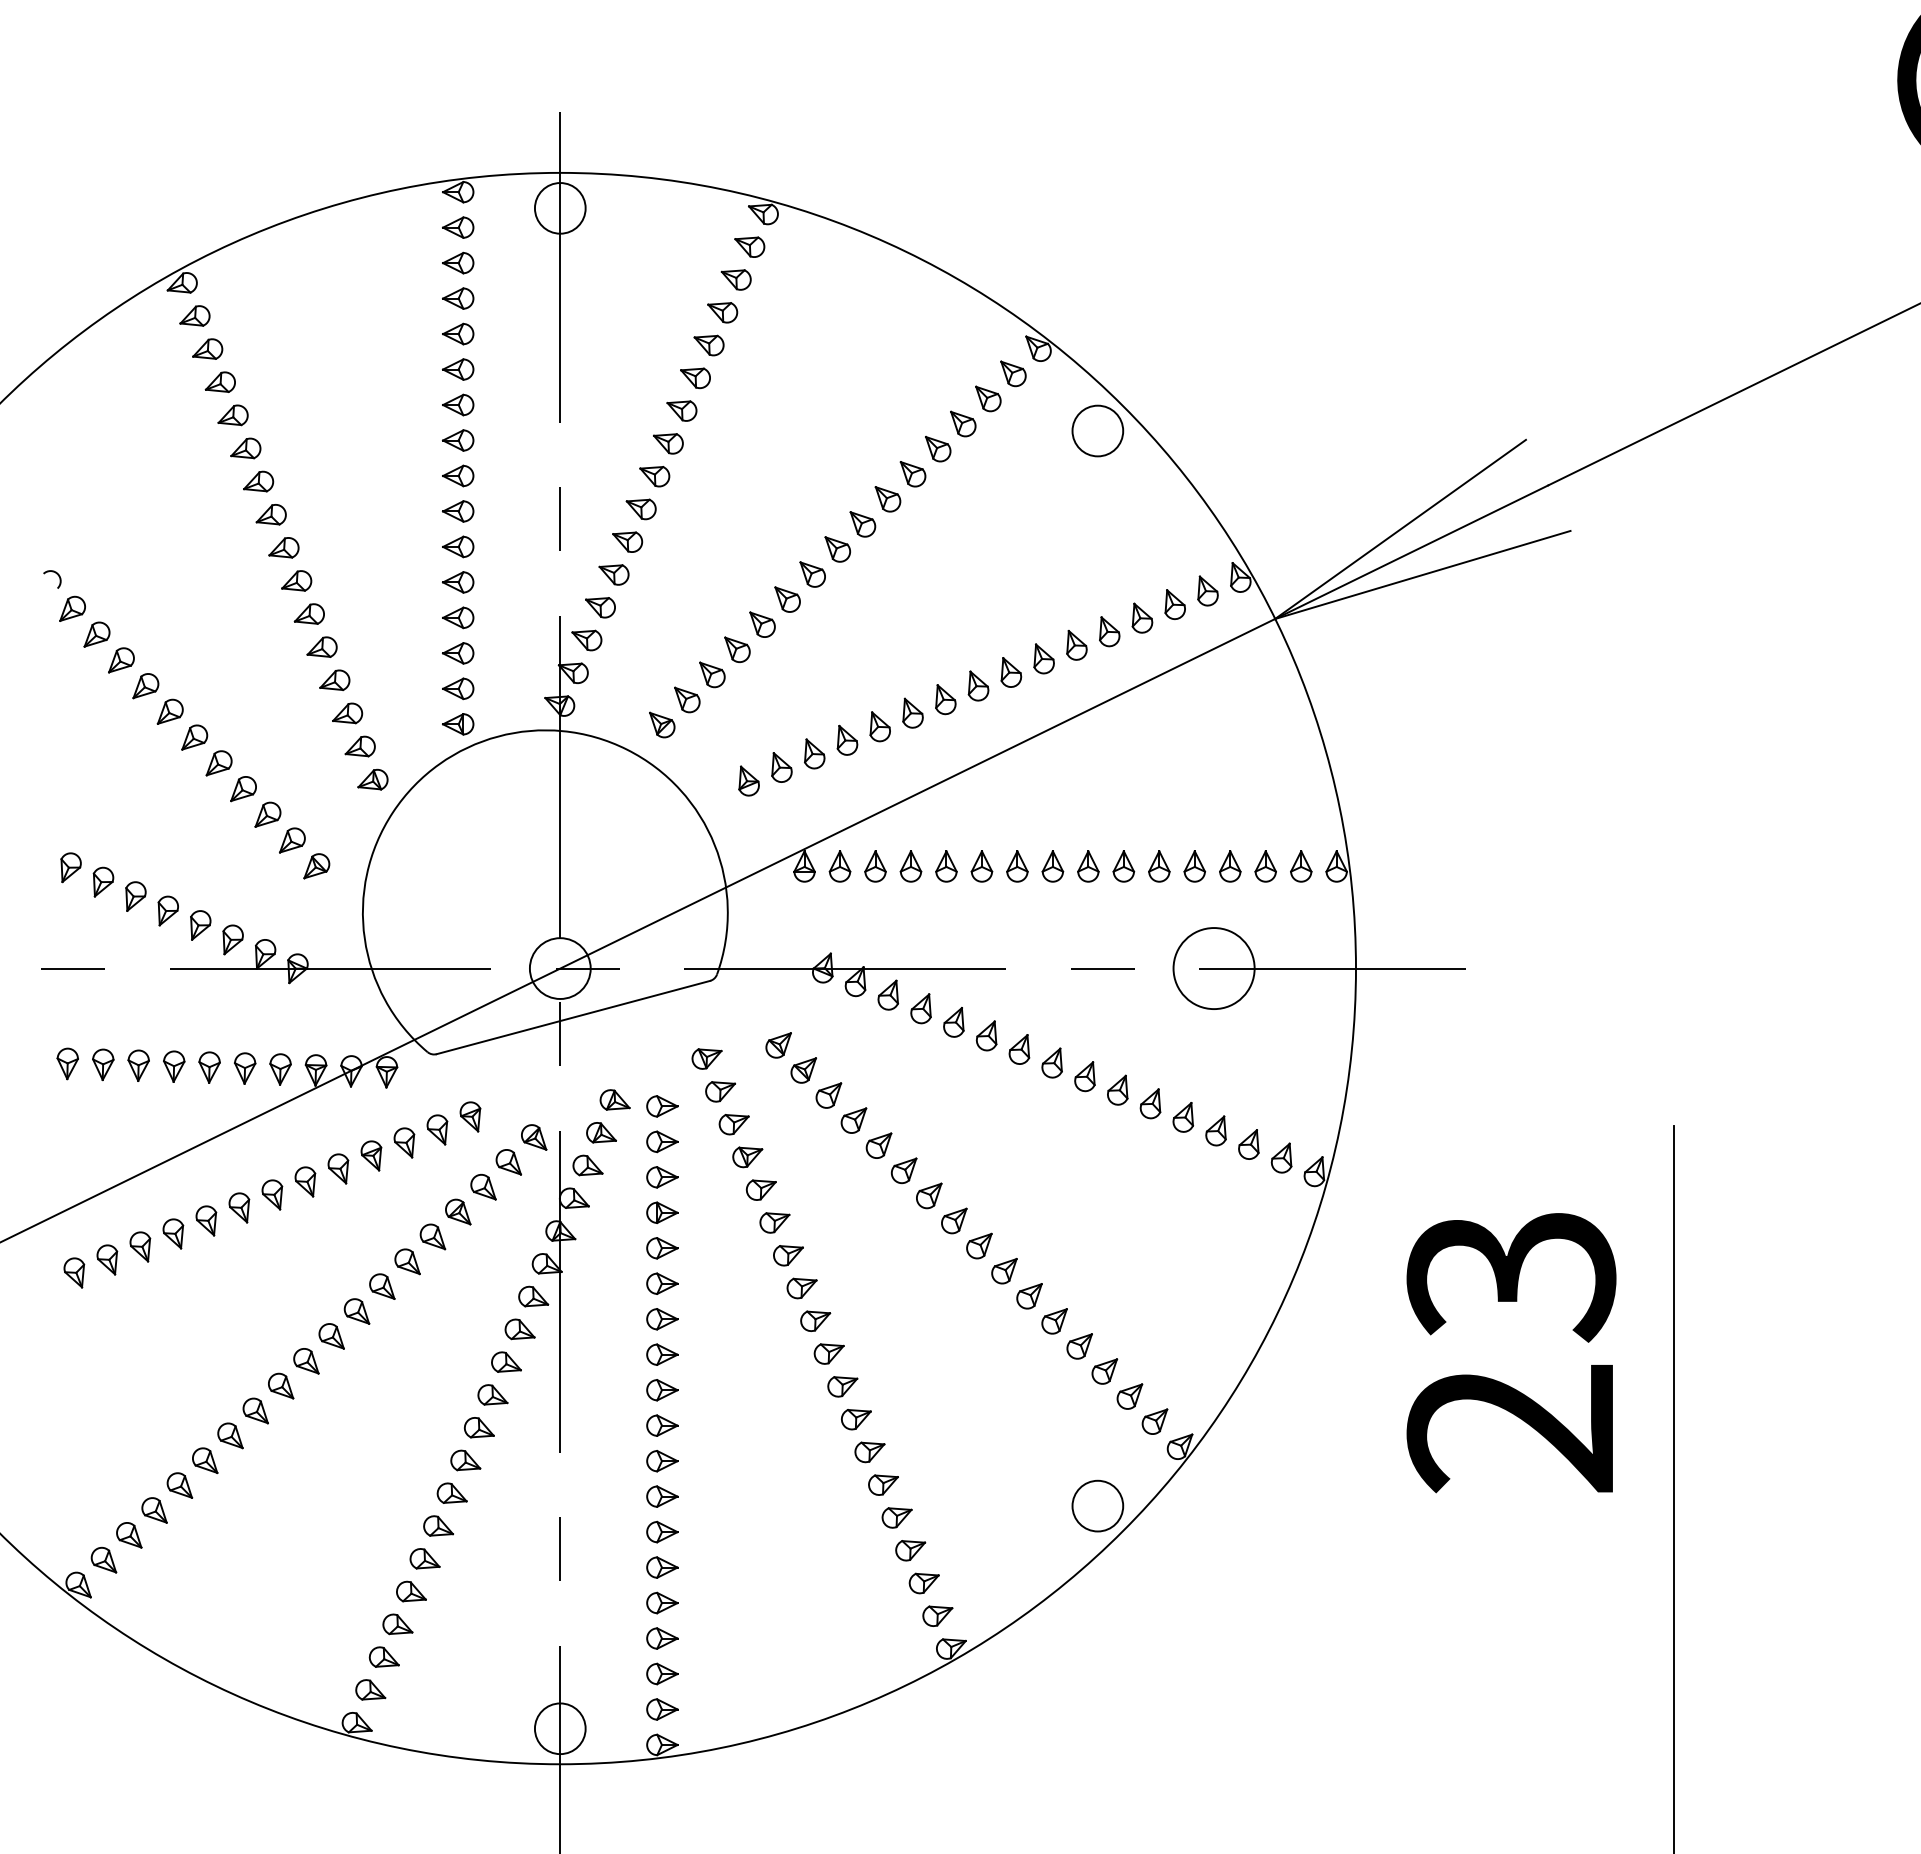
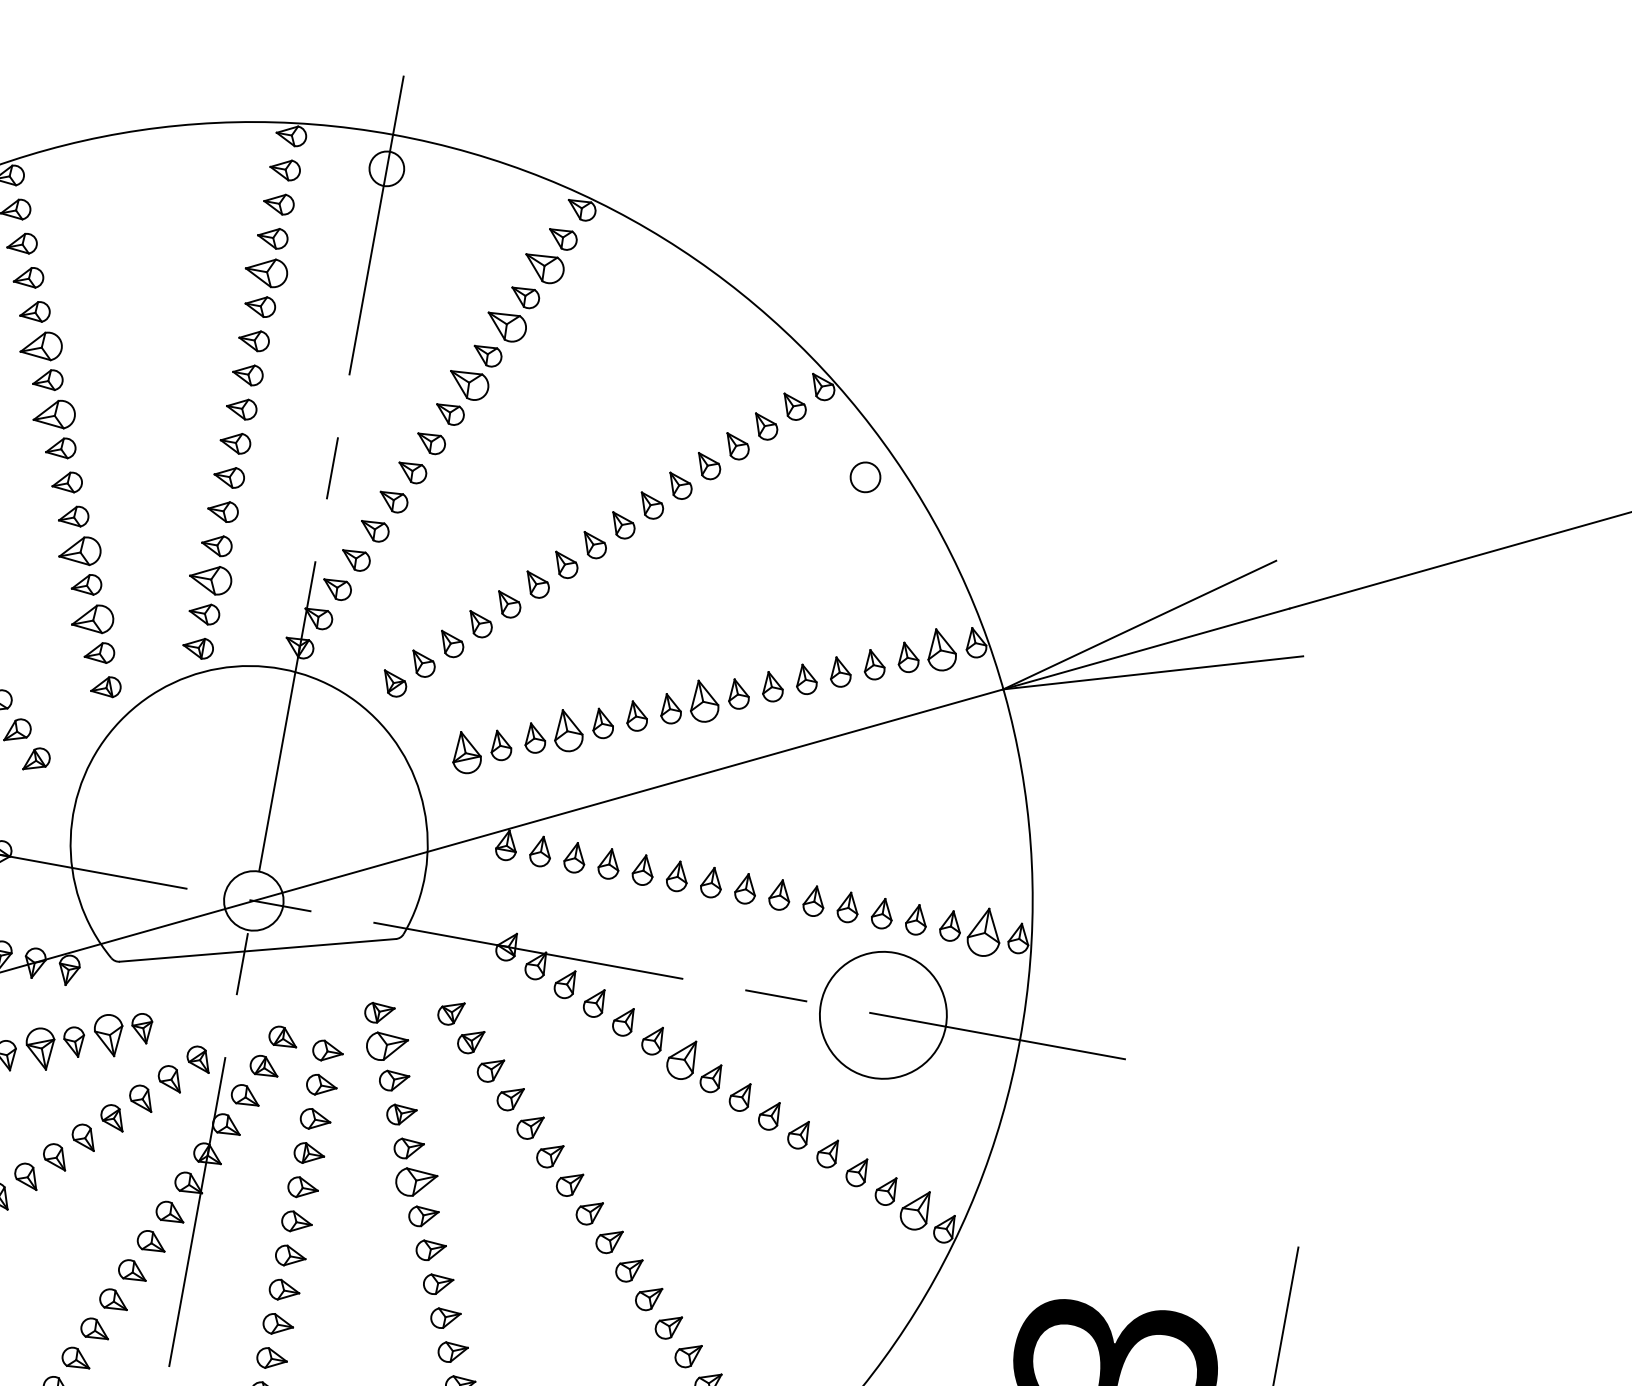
circle: (559, 208) -> (386, 168), size x0.7
part: (735, 279) -> (543, 268), size x1.4
part: (458, 333) -> (266, 271), size x1.4
part: (708, 345) -> (505, 326), size x1.4
part: (681, 410) -> (468, 384), size x1.4
circle: (1097, 430) -> (865, 476), size x0.6
part: (245, 448) -> (41, 345), size x1.4
part: (270, 514) -> (54, 412), size x1.4
part: (1207, 590) -> (943, 650), size x1.4
part: (321, 646) -> (80, 548), size x1.4
part: (458, 653) -> (210, 579), size x1.4
part: (978, 685) -> (706, 701), size x1.4
part: (347, 713) -> (93, 618), size x1.4
part: (847, 739) -> (570, 730), size x1.4
part: (748, 780) -> (467, 752), size x1.4
part: (1301, 866) -> (985, 932), size x1.6
circle: (1213, 968) -> (882, 1015), size x1.6
part: (1019, 1049) -> (681, 1059), size x1.4
part: (720, 1091) -> (386, 1047), size x1.4
part: (437, 1129) -> (107, 1034), size x1.4
part: (371, 1155) -> (39, 1047), size x1.4
part: (1281, 1157) -> (915, 1209), size x1.4
part: (774, 1222) -> (415, 1182), size x1.4

